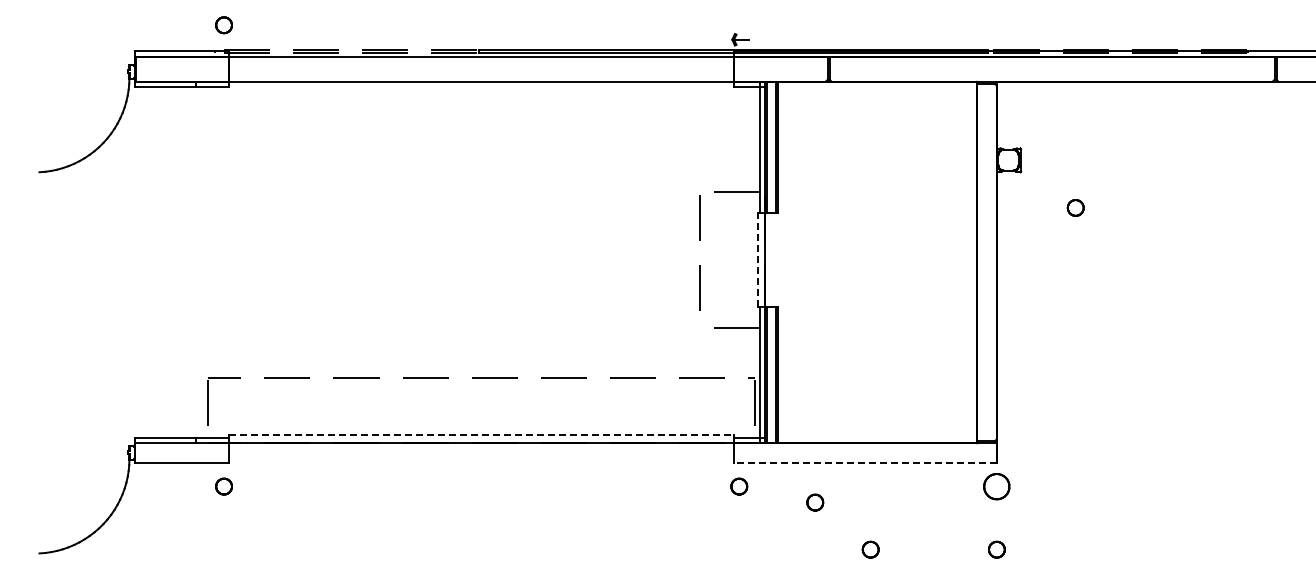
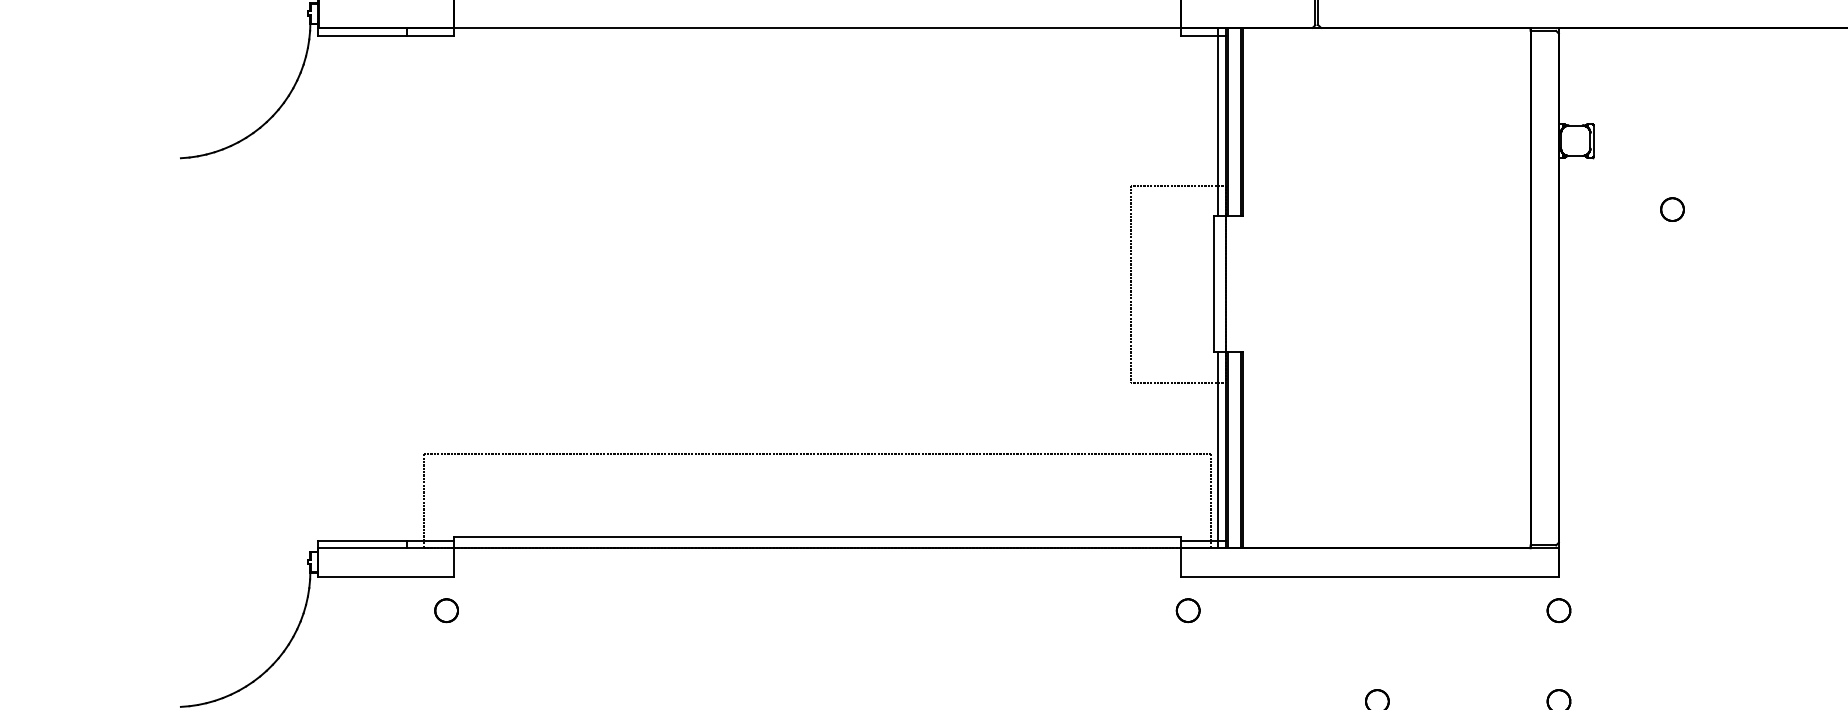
line: (757, 259) -> (1214, 283), dashed -> solid
line: (482, 435) -> (818, 537), dashed -> solid
line: (864, 462) -> (1368, 576), dashed -> solid
part: (996, 486) -> (1558, 610), size x0.62
part: (815, 502) -> (1297, 633), removed

